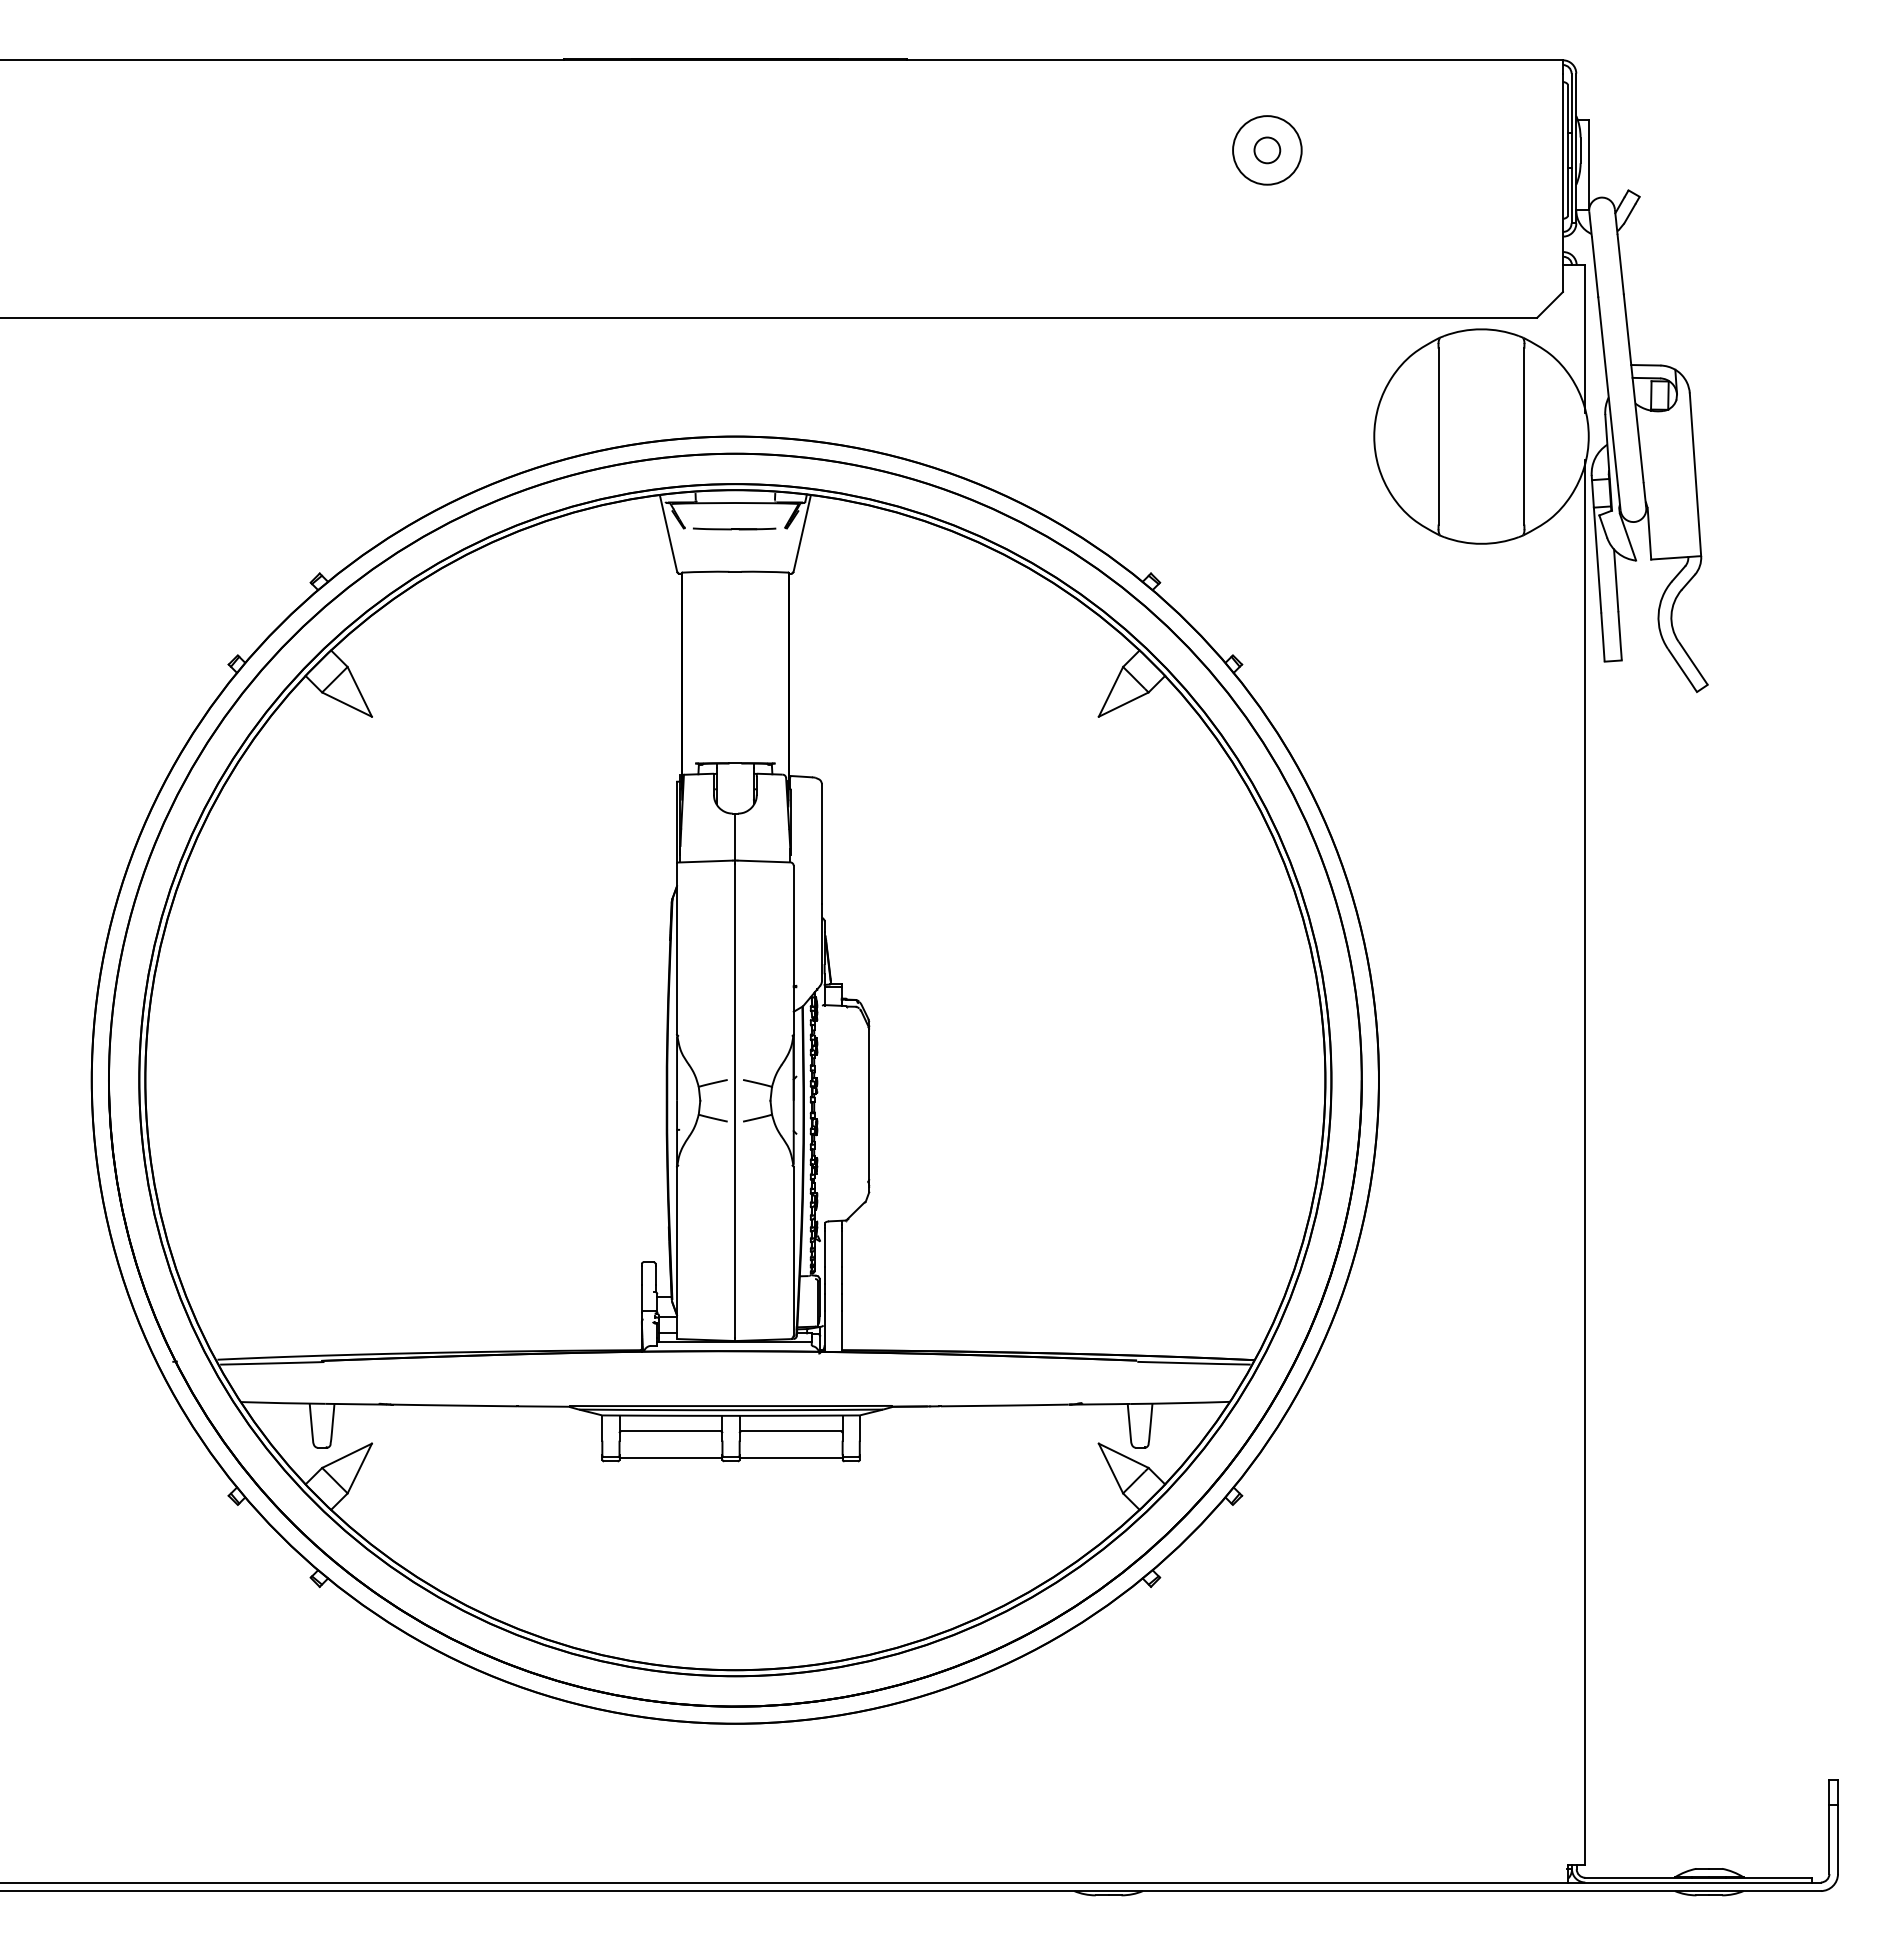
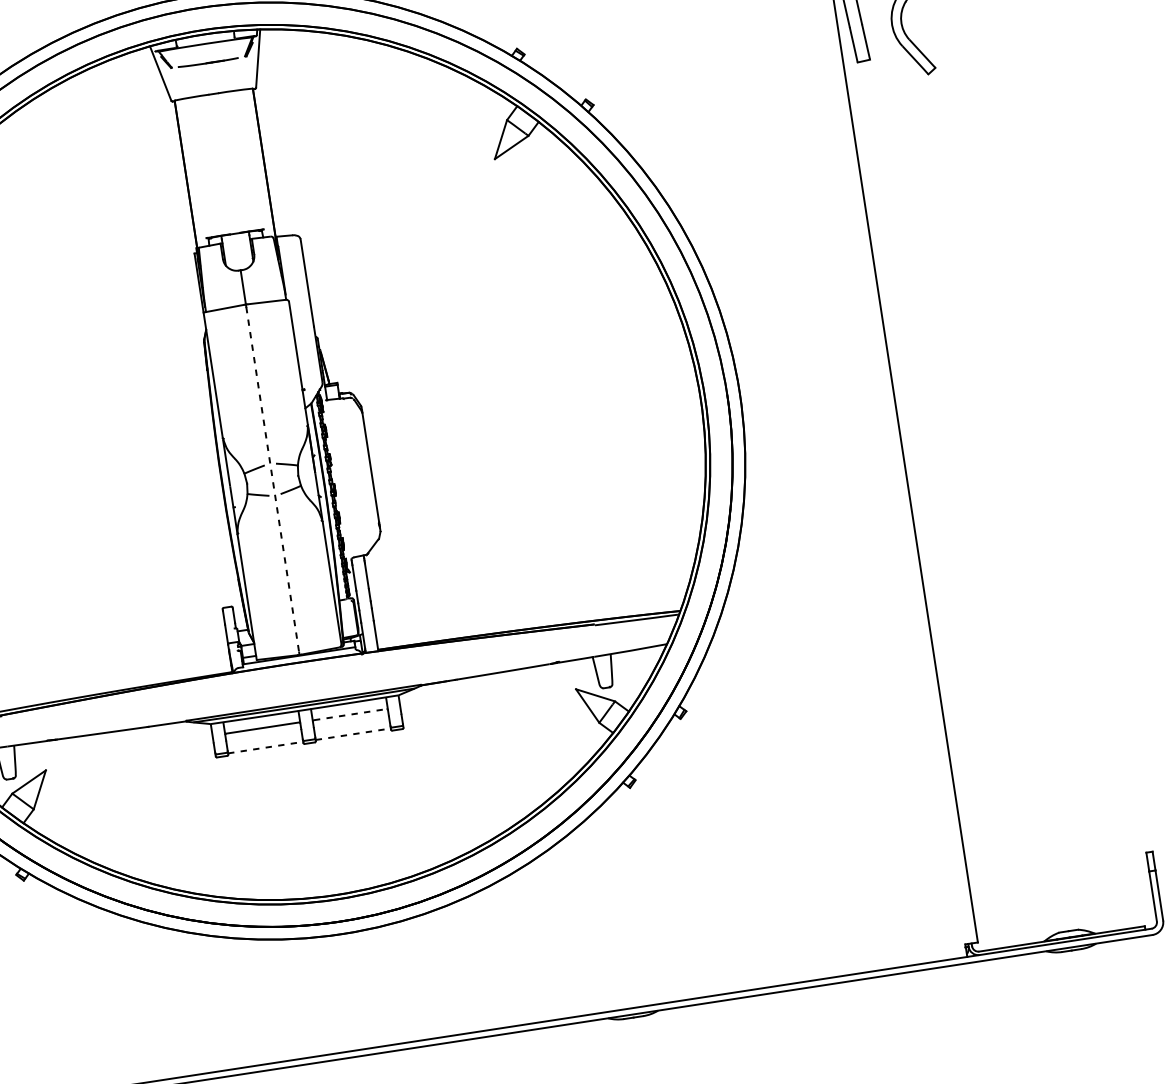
line: (735, 1100) -> (272, 479), solid -> dashed
line: (791, 1431) -> (350, 714), solid -> dashed
line: (671, 1458) -> (266, 747), solid -> dashed
line: (791, 1458) -> (353, 734), solid -> dashed

